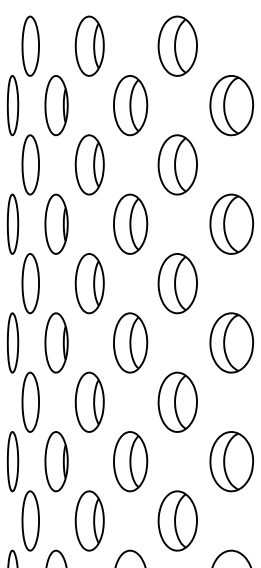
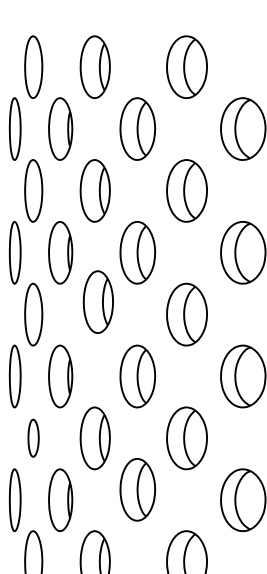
part: (89, 283) -> (98, 302), moved
part: (30, 401) -> (33, 437), size x0.6
part: (130, 461) -> (137, 489), moved

